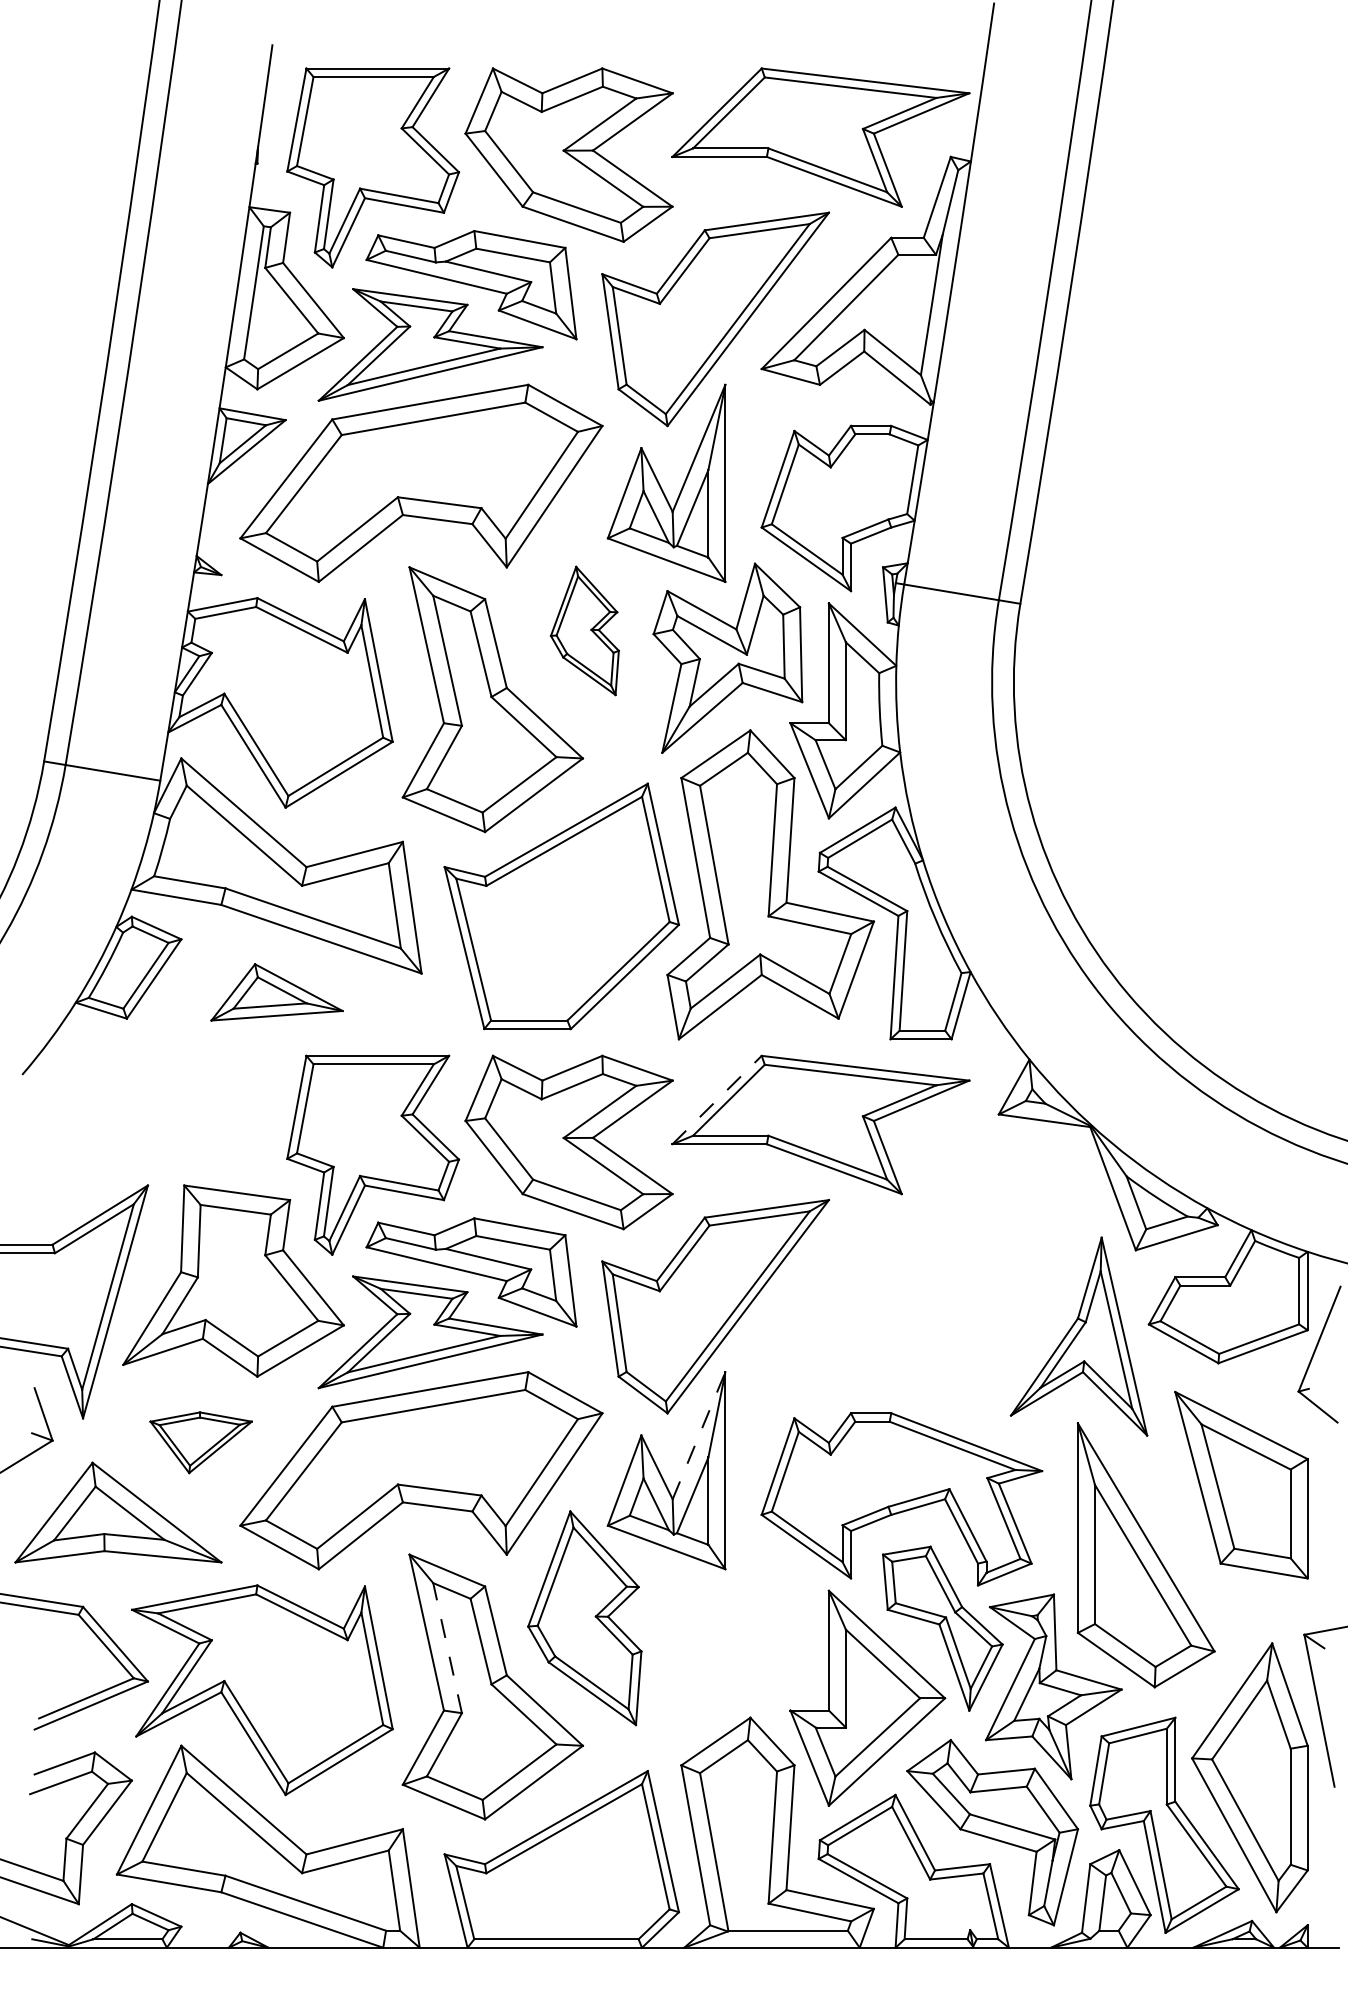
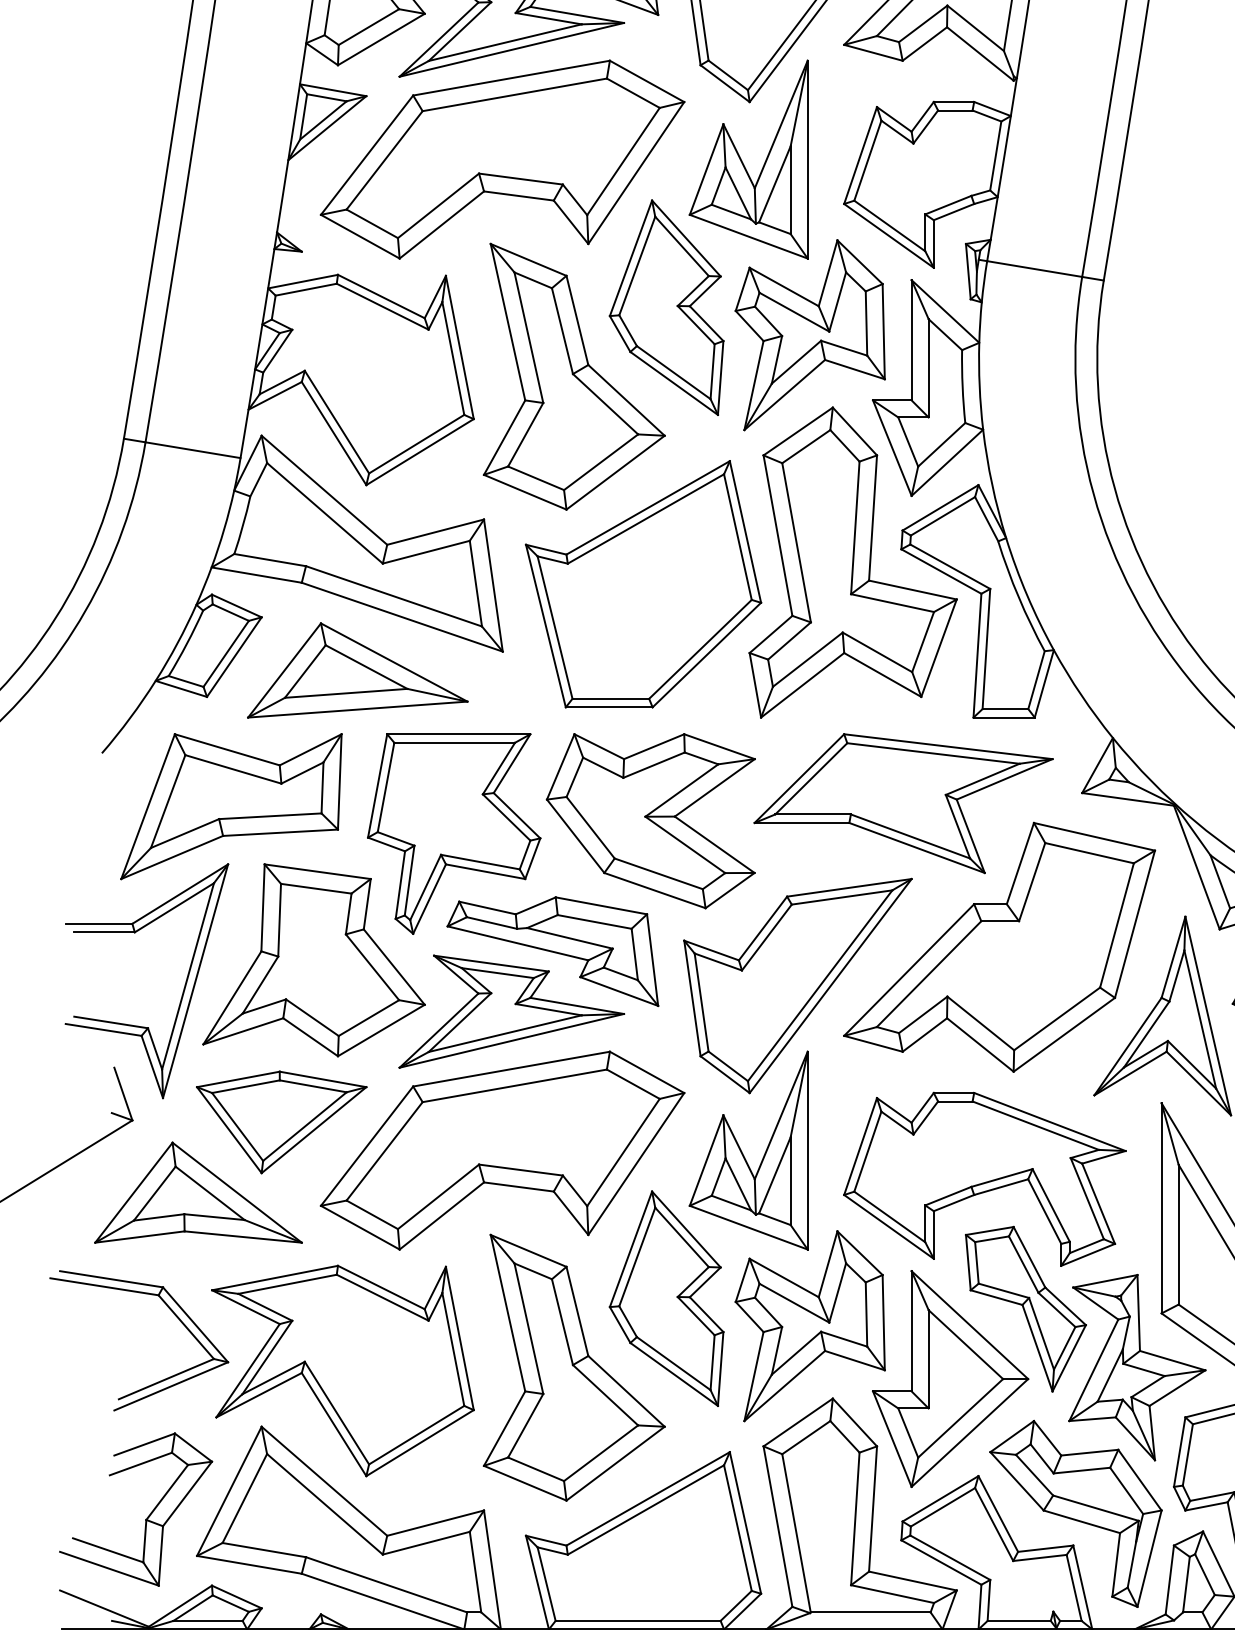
part: (584, 630) -> (666, 307), size x1.67
part: (276, 992) -> (357, 670), size x1.67
line: (717, 1100) -> (799, 779), dashed -> solid
part: (151, 1127) -> (231, 806), added
part: (916, 1268) -> (999, 947), added
line: (699, 1435) -> (781, 1115), dashed -> solid
part: (200, 1442) -> (280, 1122), size x1.67
part: (727, 1645) -> (809, 1326), added
line: (447, 1648) -> (528, 1329), dashed -> solid

